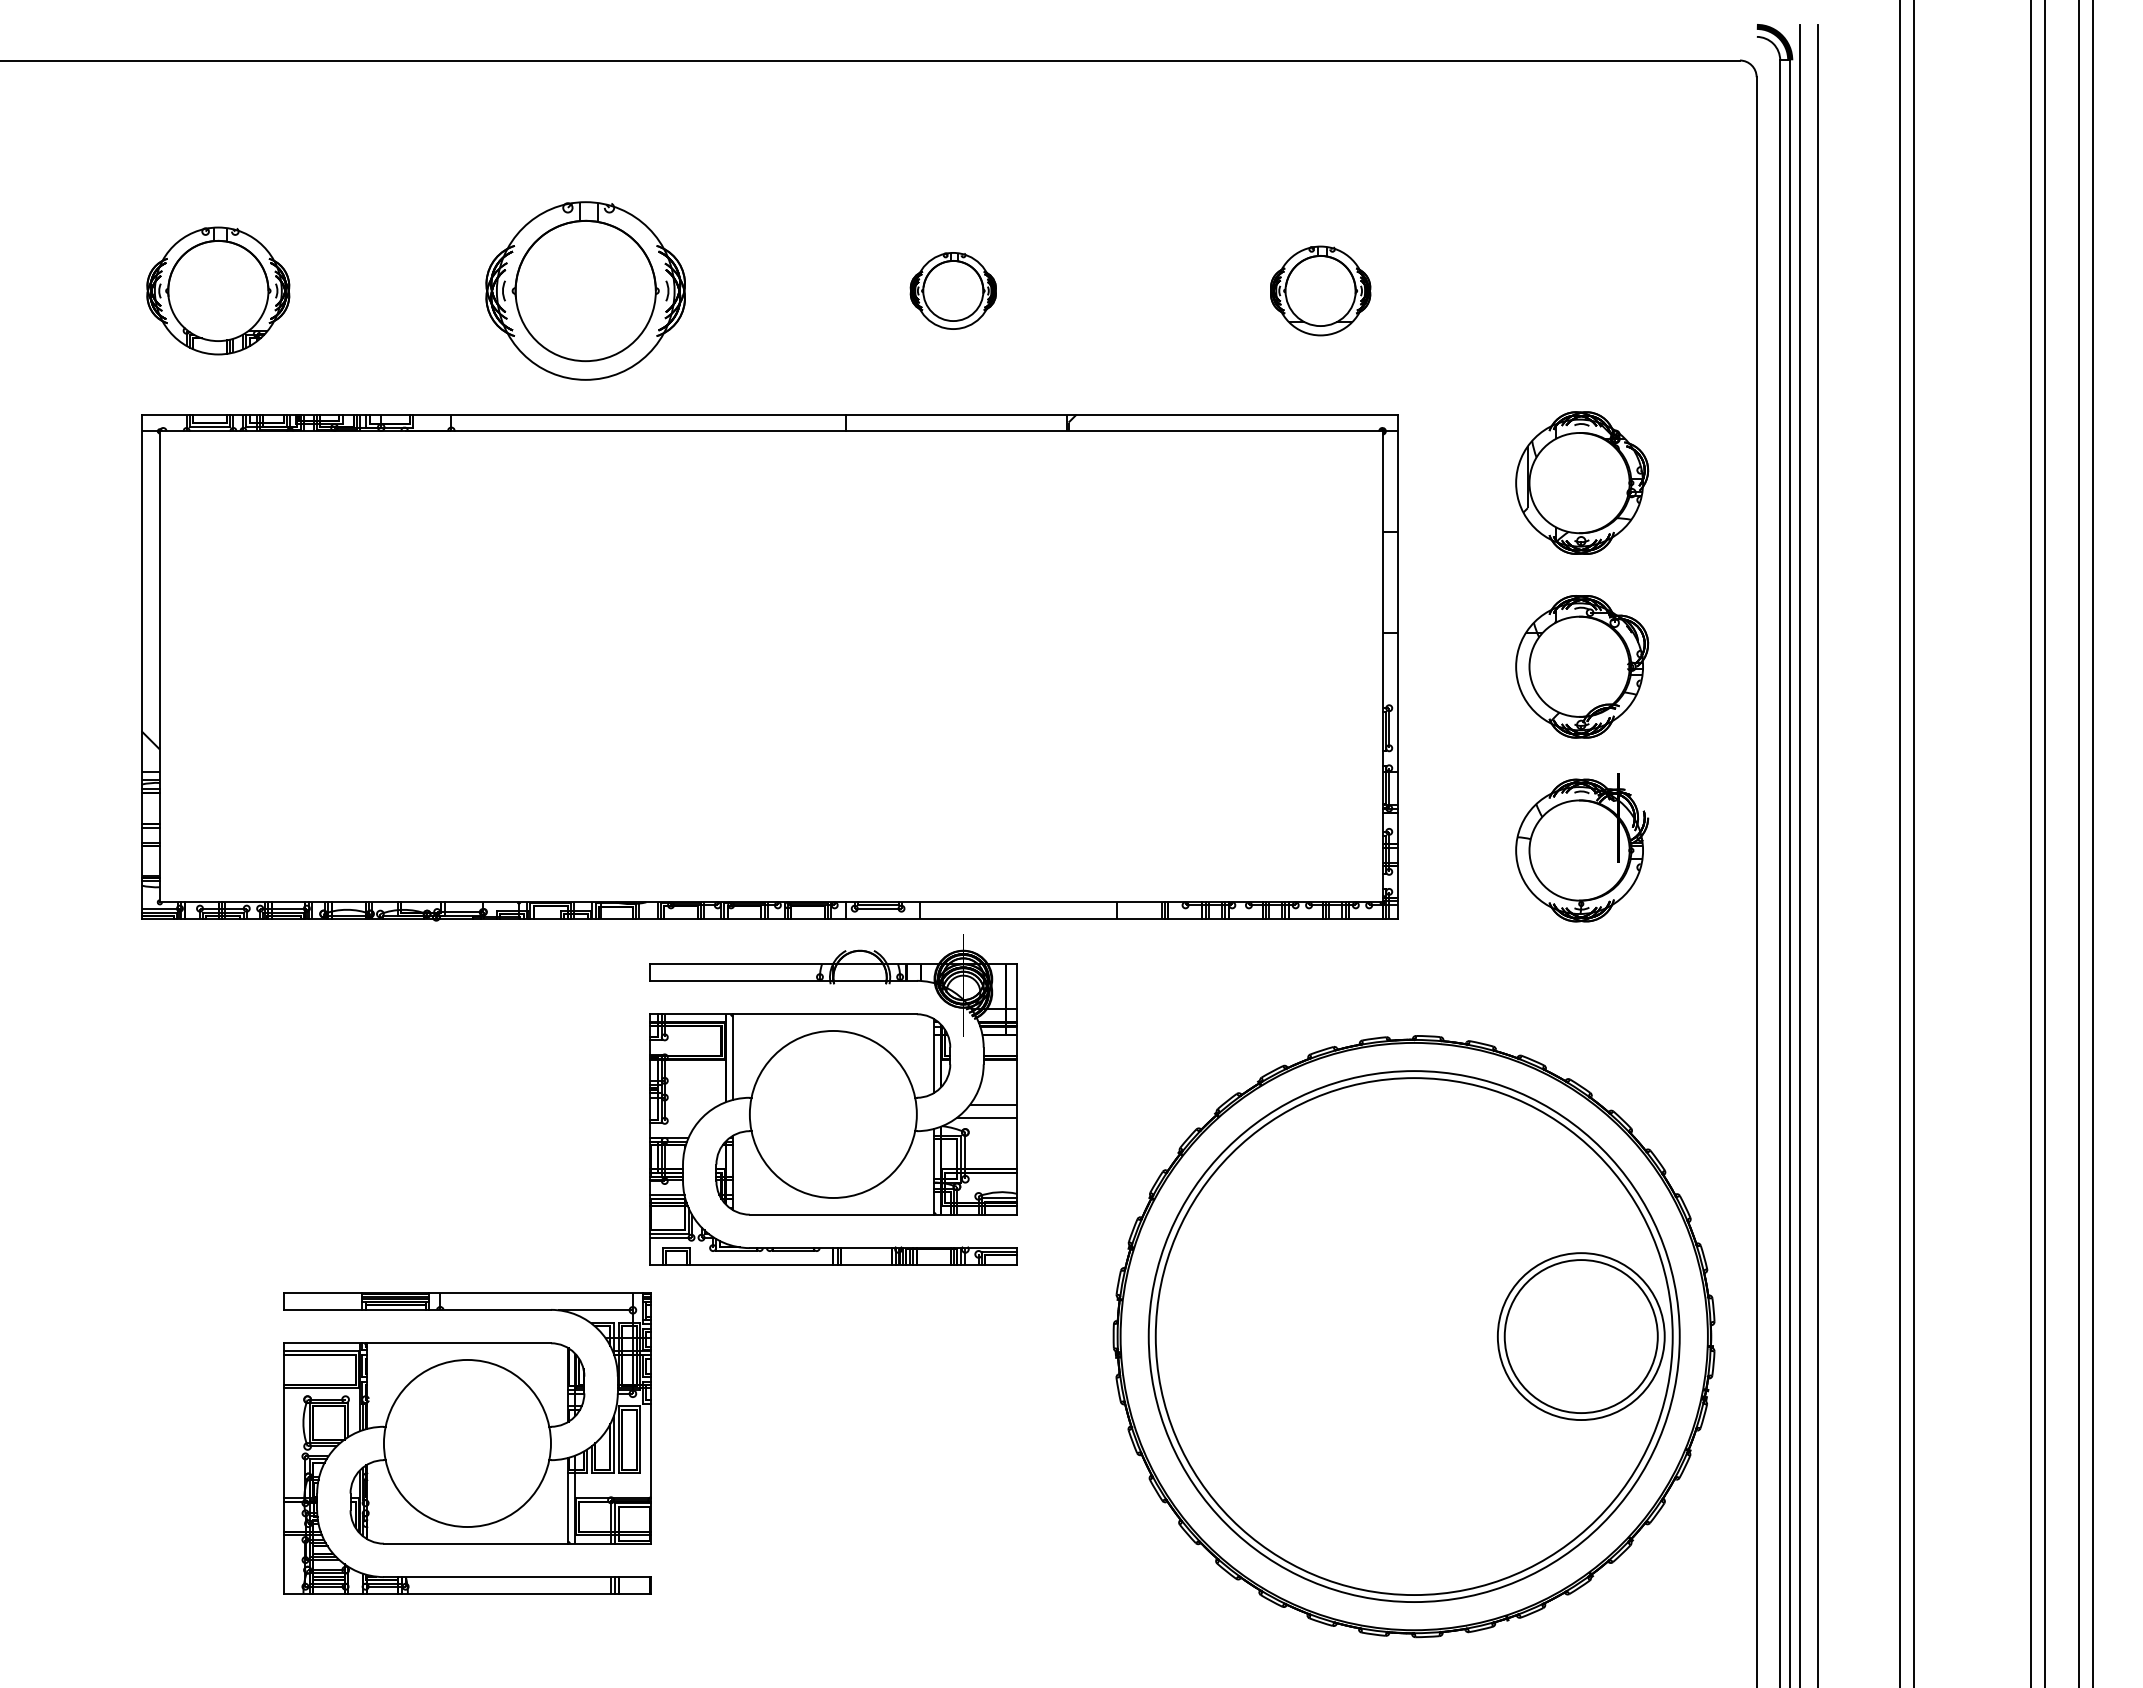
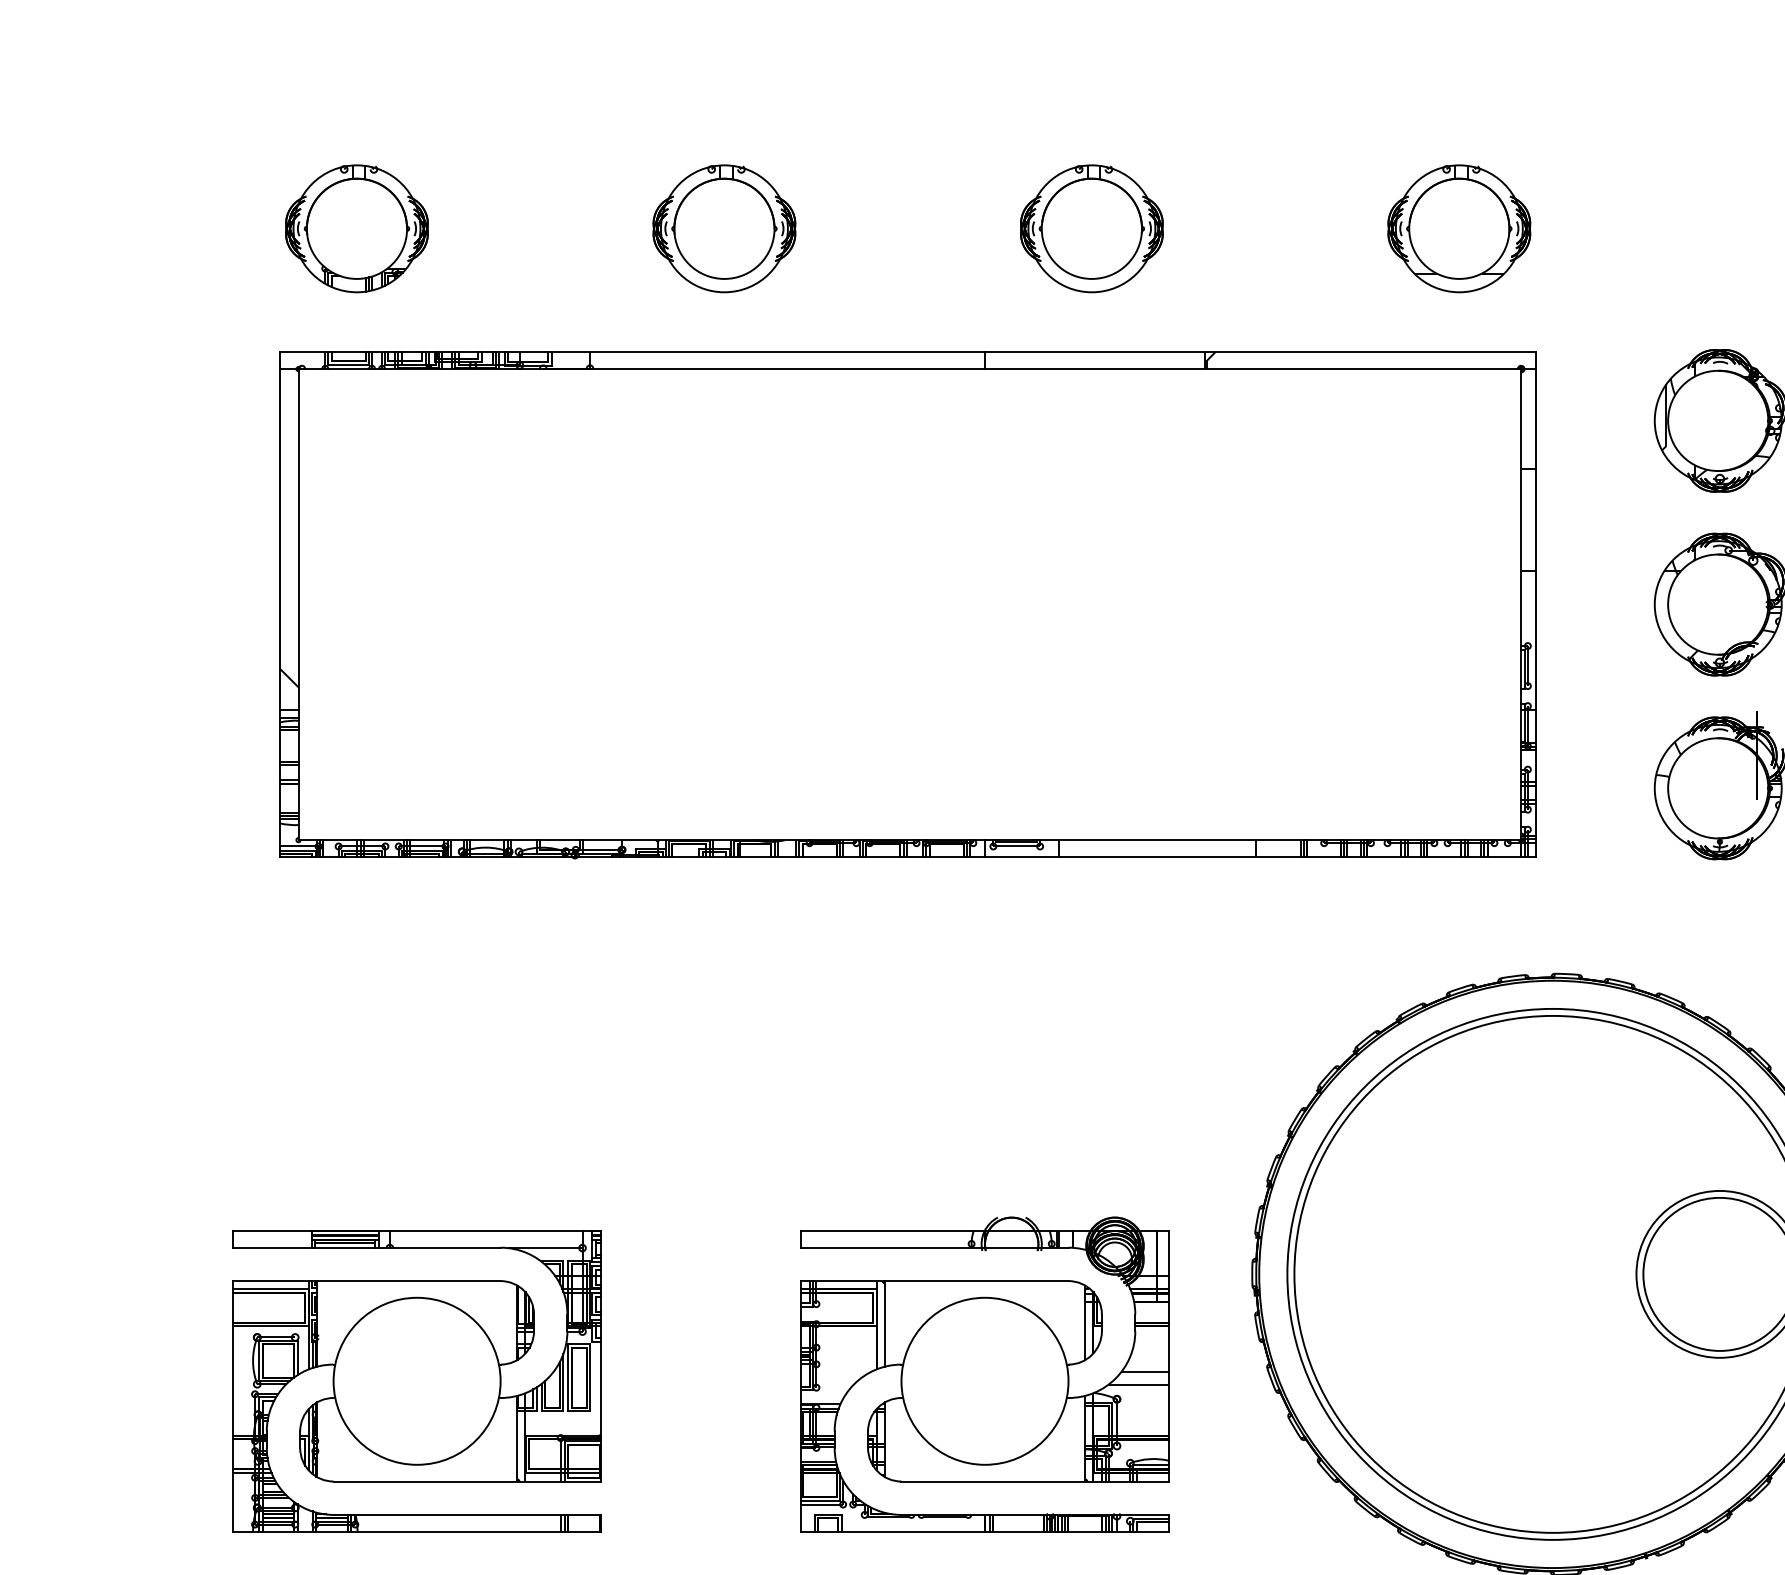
part: (585, 290) -> (724, 228), size x0.71
part: (953, 290) -> (1092, 228), size x1.67
part: (1320, 290) -> (1459, 228), size x1.43
part: (833, 1099) -> (985, 1366), moved
part: (467, 1443) -> (417, 1381), moved

